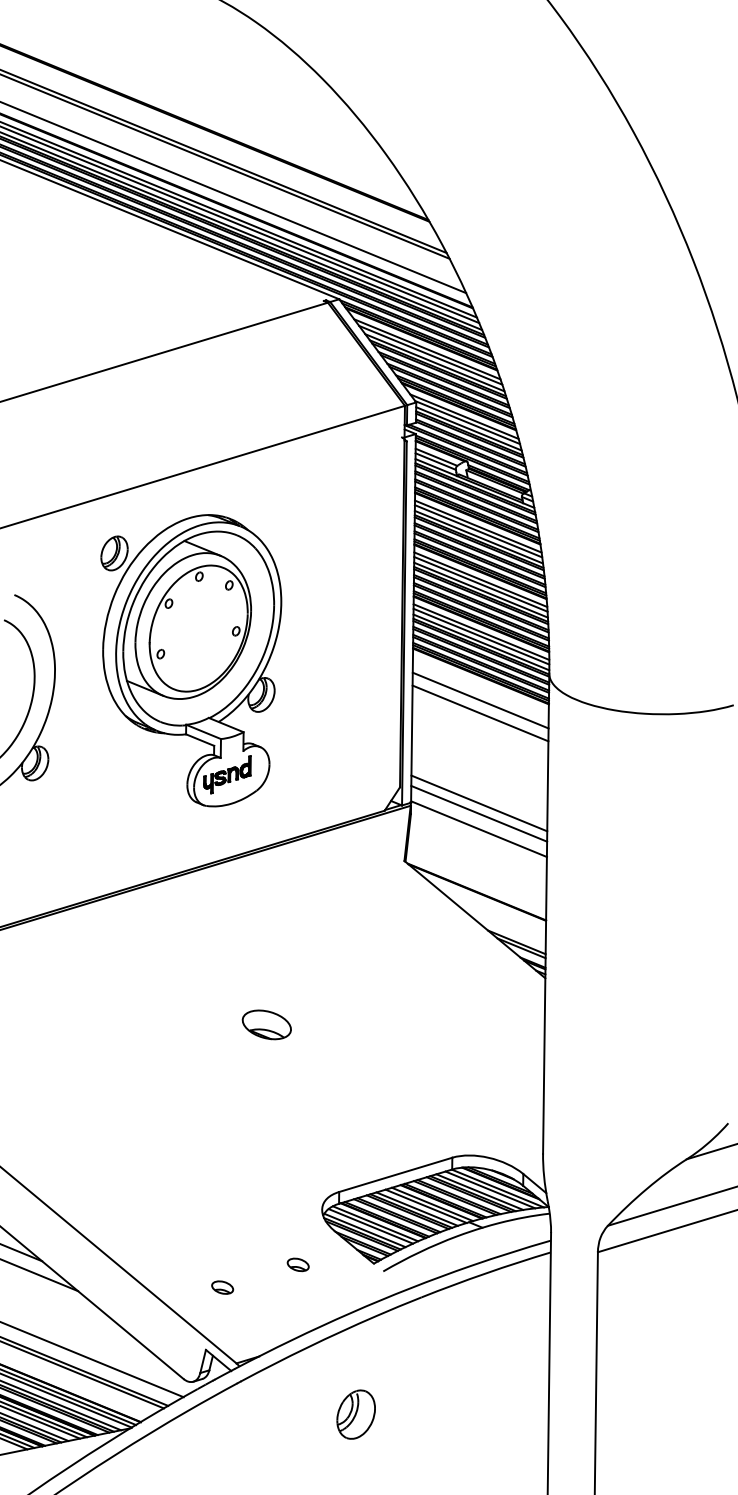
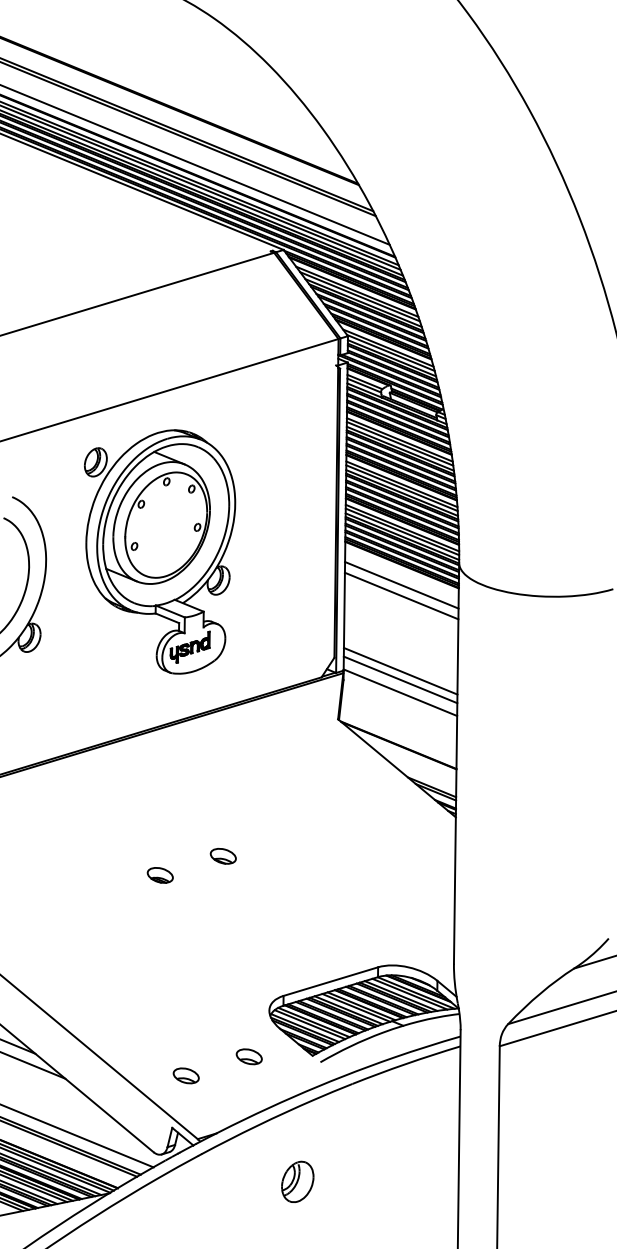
part: (267, 1024) -> (223, 855), size x0.62
part: (191, 1047) -> (160, 875), added
part: (298, 1264) -> (249, 1056), size x1.43
part: (222, 1287) -> (186, 1075), size x1.43

